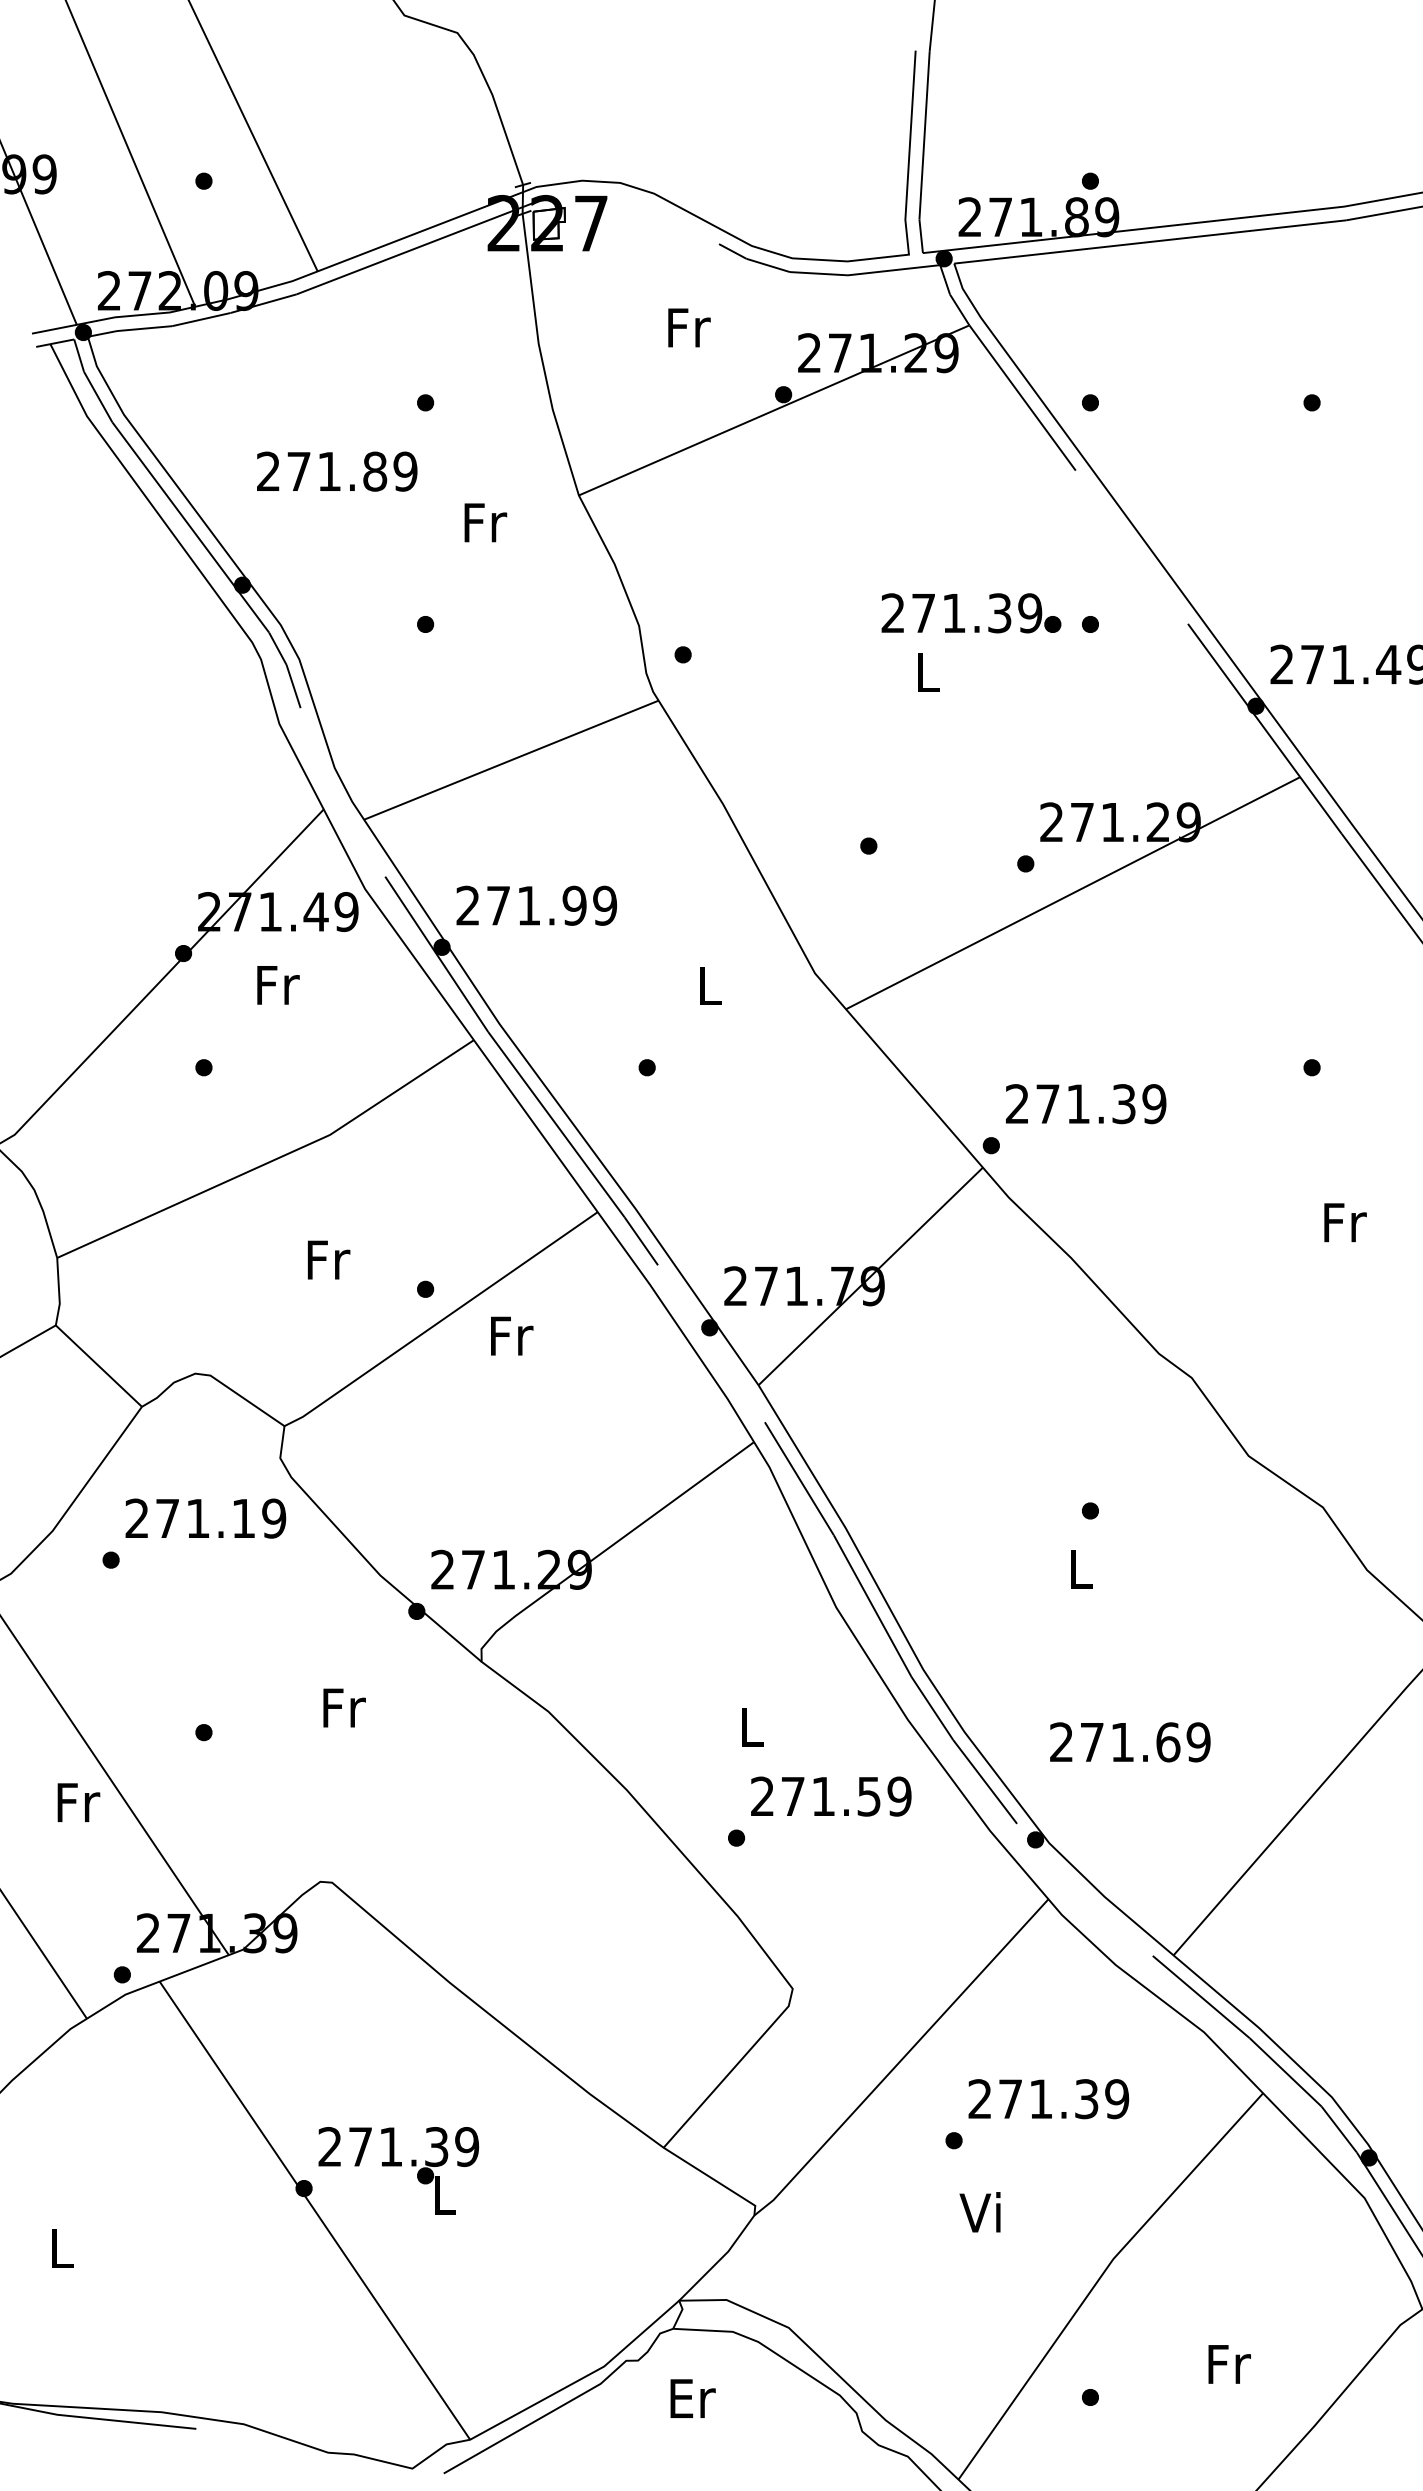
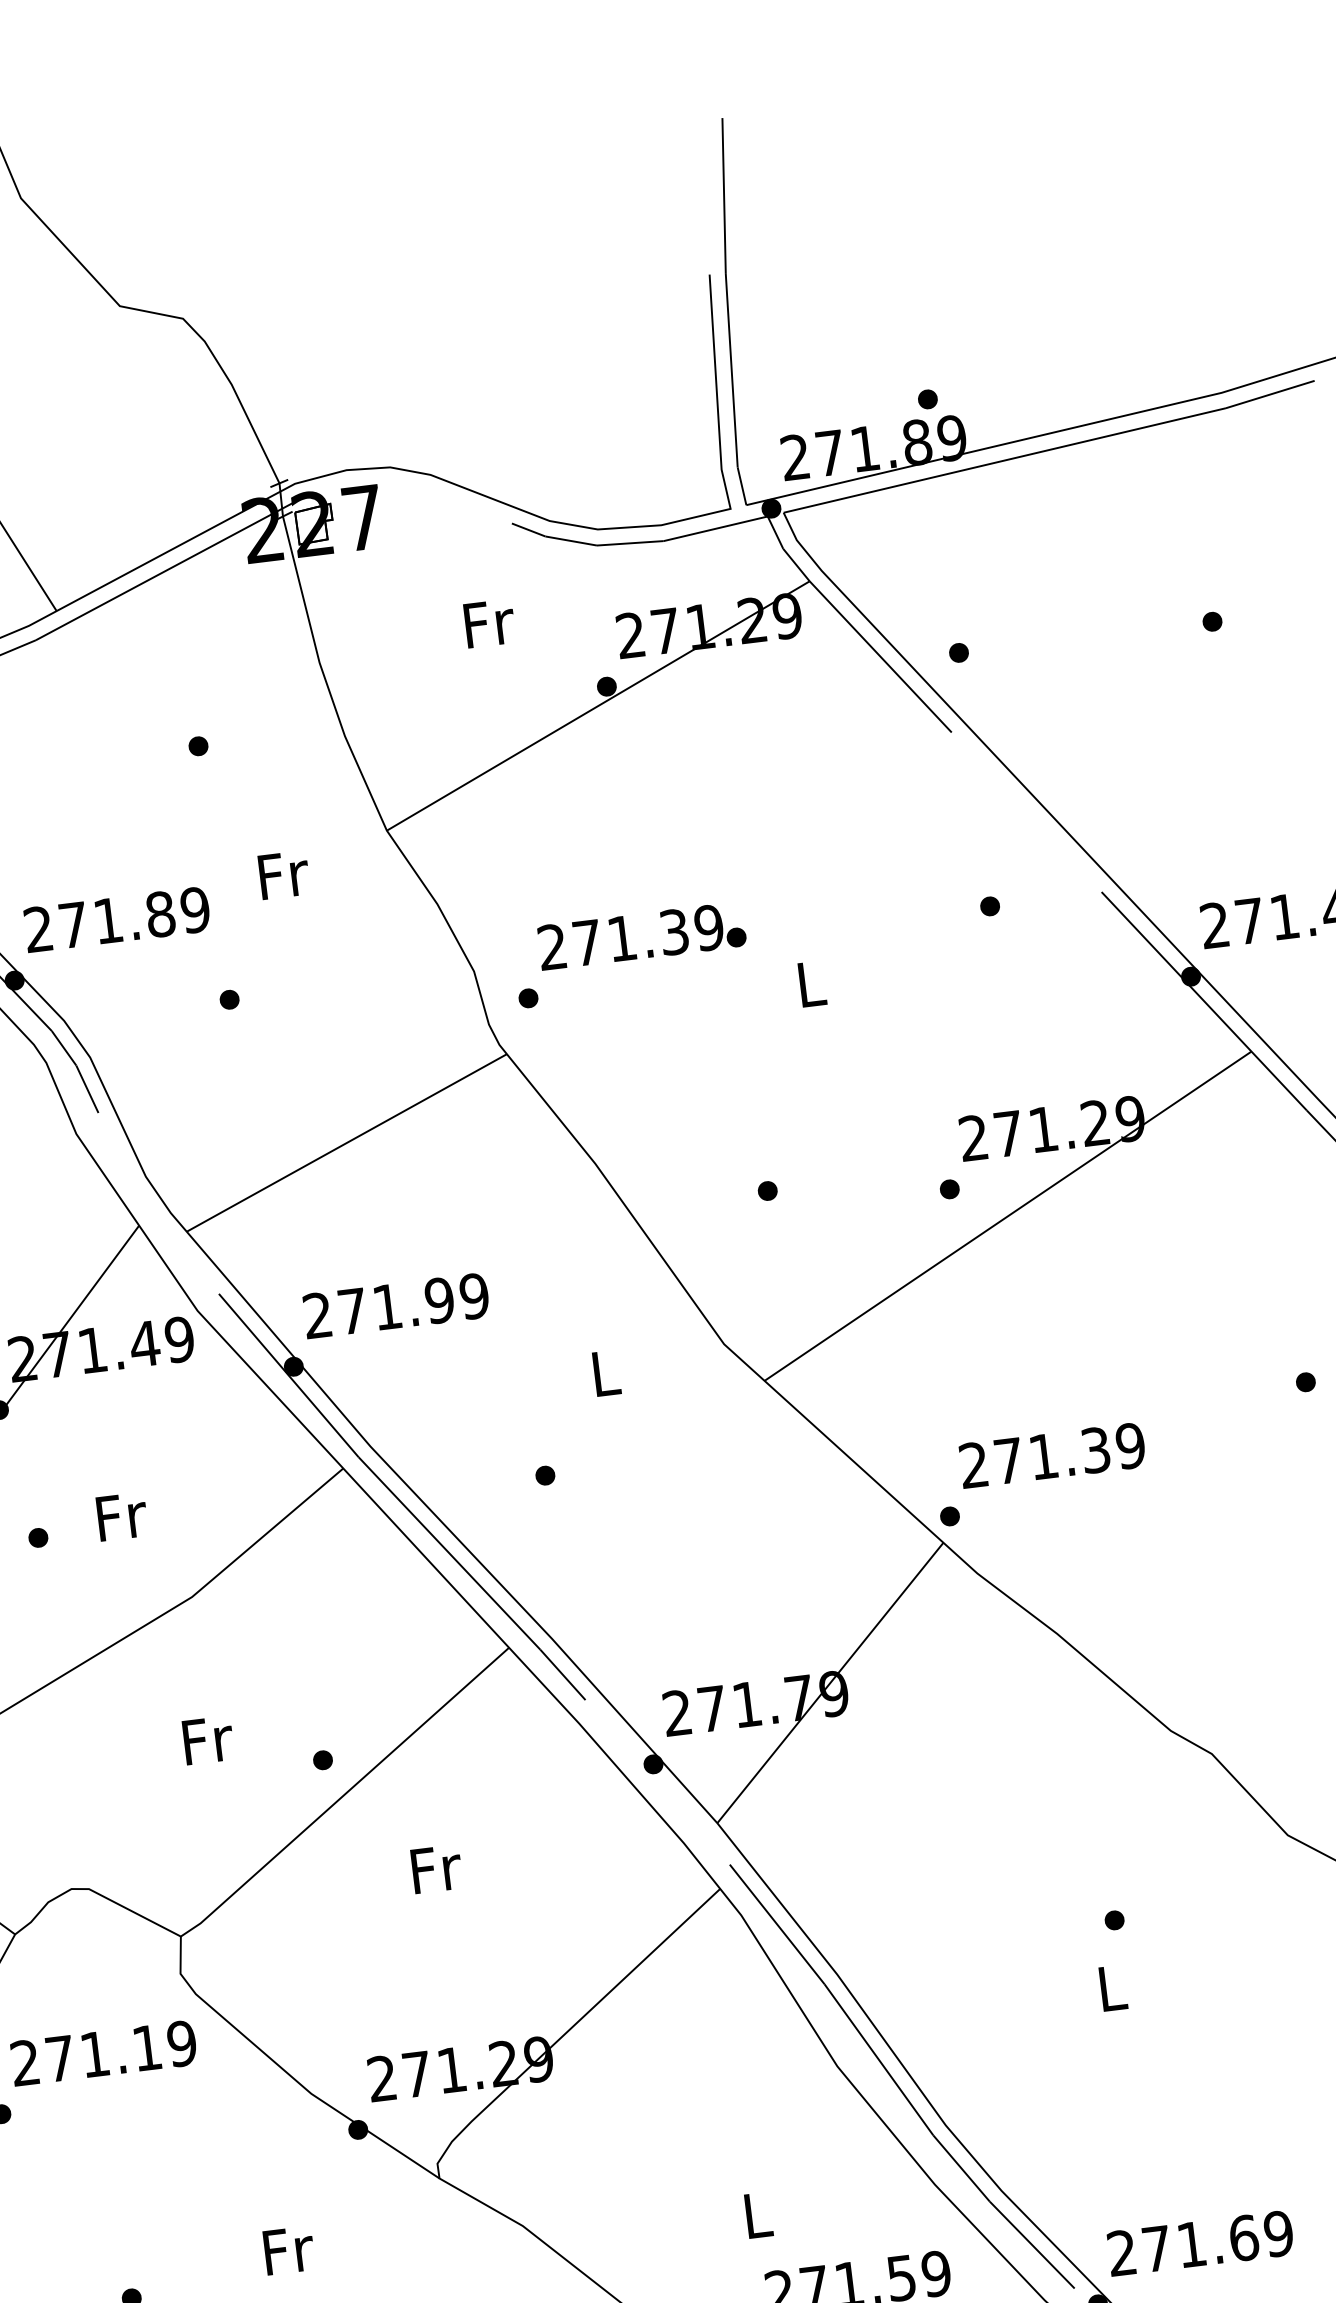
text: (337, 471) -> (117, 919), moved
text: (971, 613) -> (642, 936), moved
text: (278, 985) -> (122, 1516), moved
text: (512, 1335) -> (437, 1868), moved
text: (1130, 1742) -> (1200, 2243), moved

